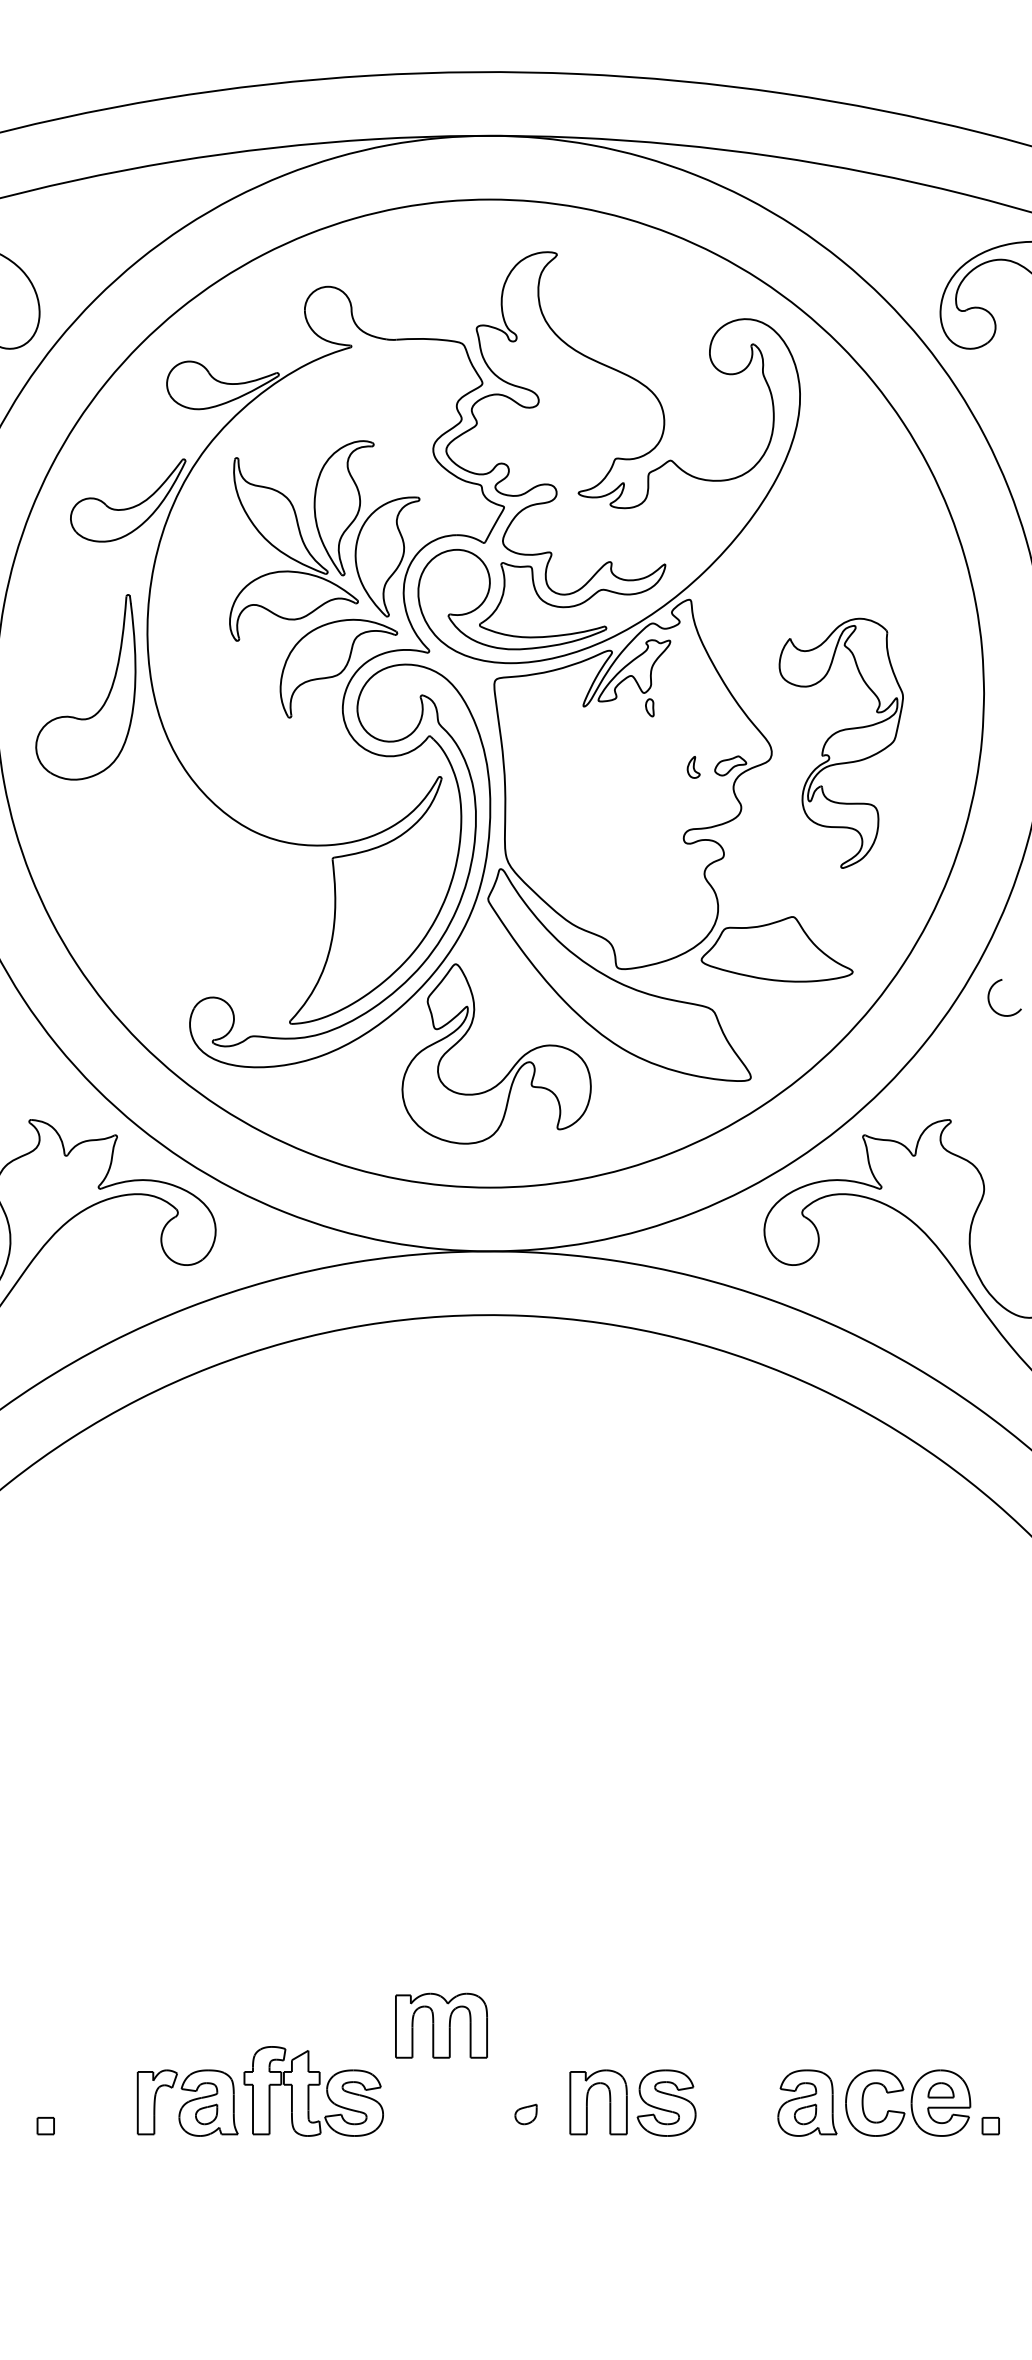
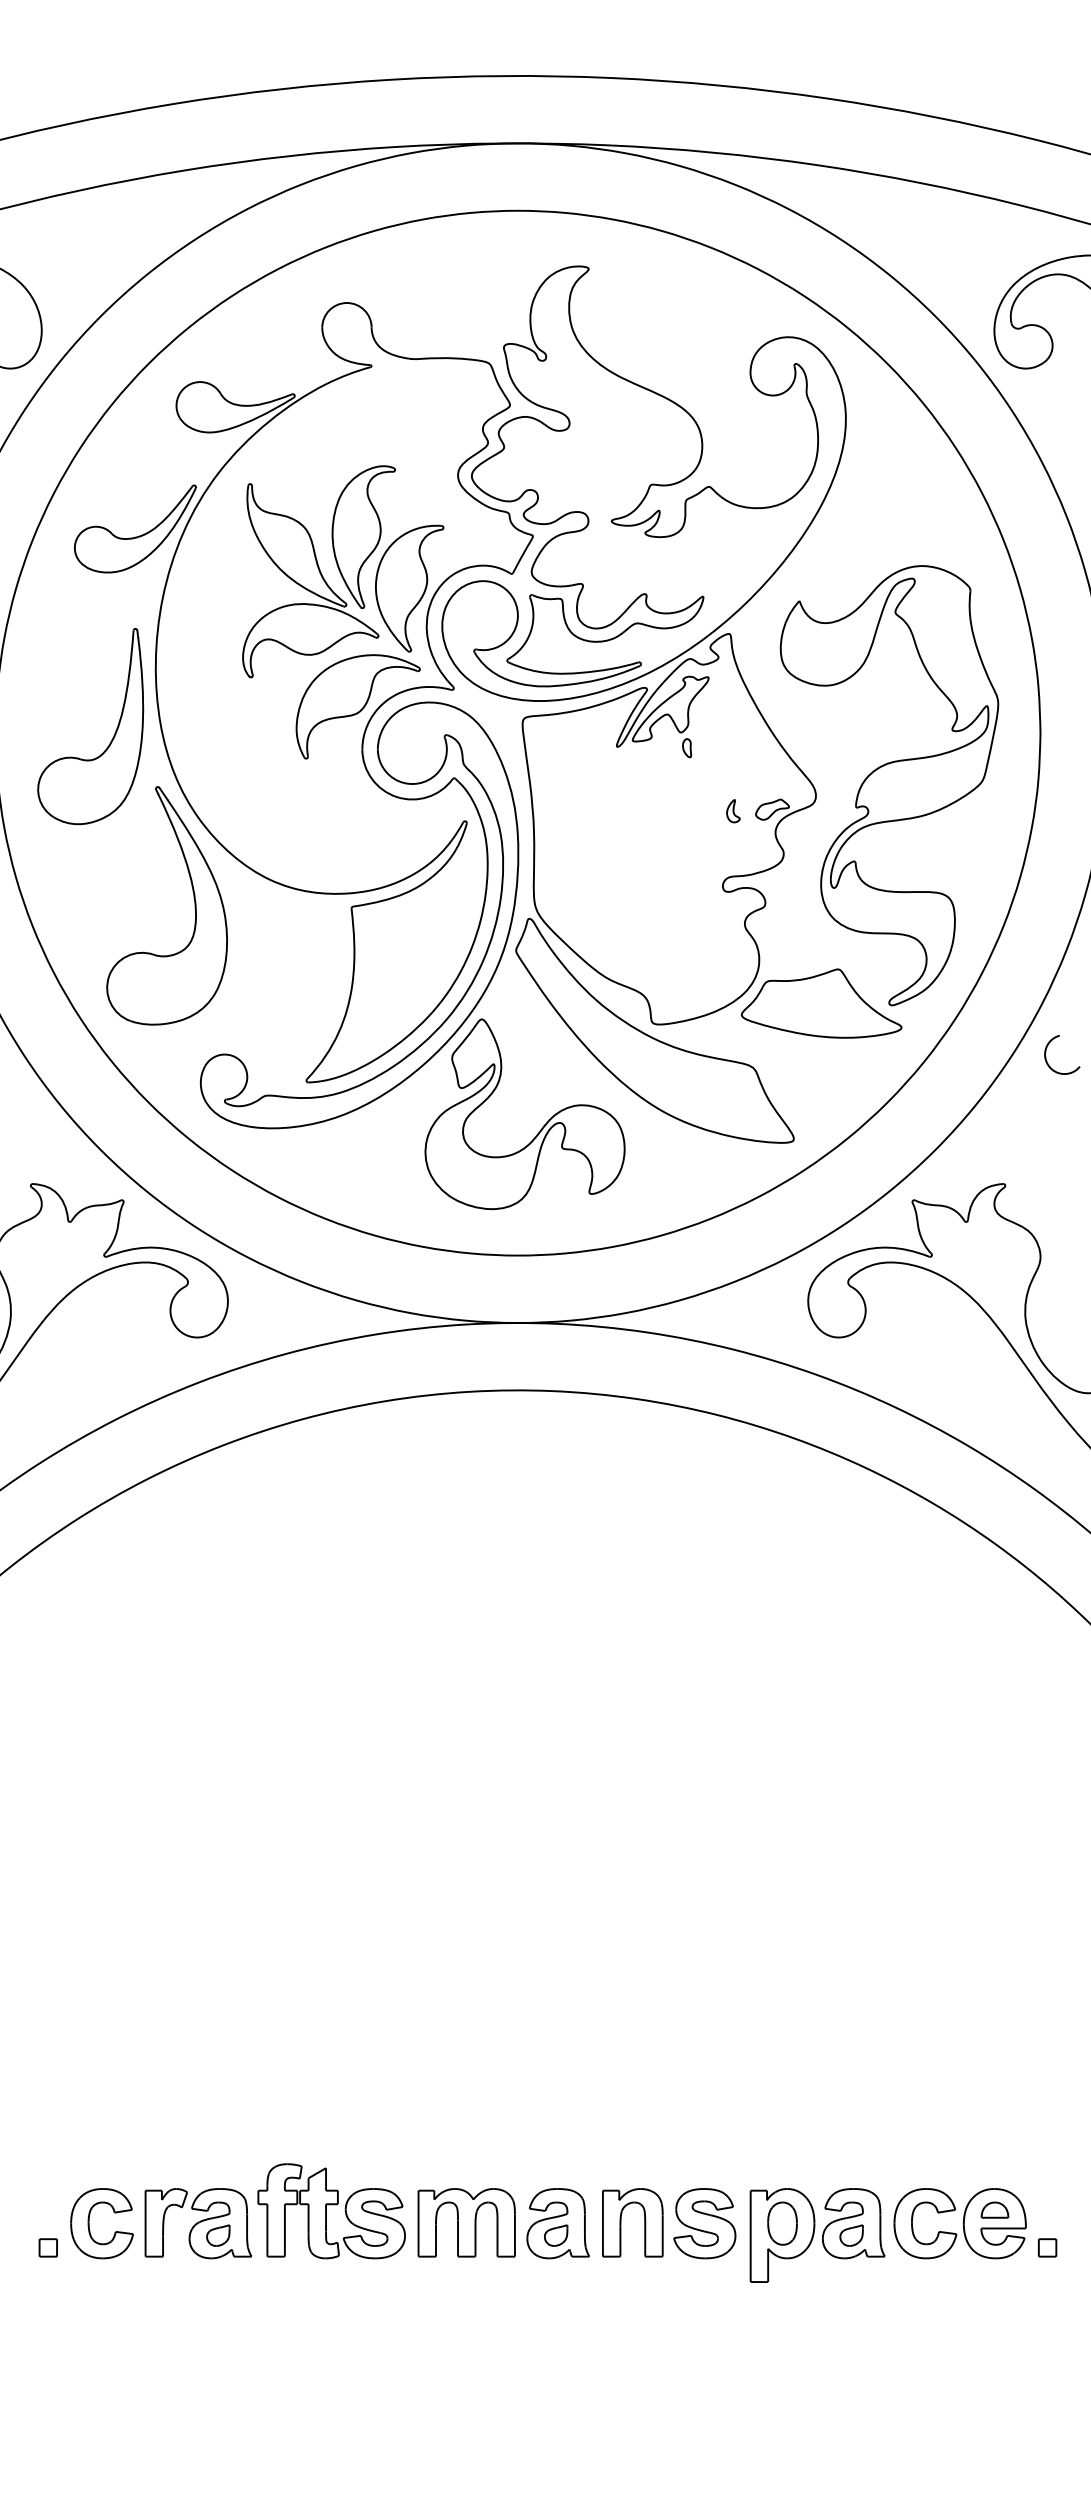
part: (841, 743) -> (889, 785), size x1.67
part: (183, 849) -> (193, 898), added
part: (441, 2025) -> (466, 2222), moved
part: (84, 2103) -> (89, 2223), added
part: (527, 2103) -> (557, 2223), added
part: (740, 2114) -> (782, 2235), added

